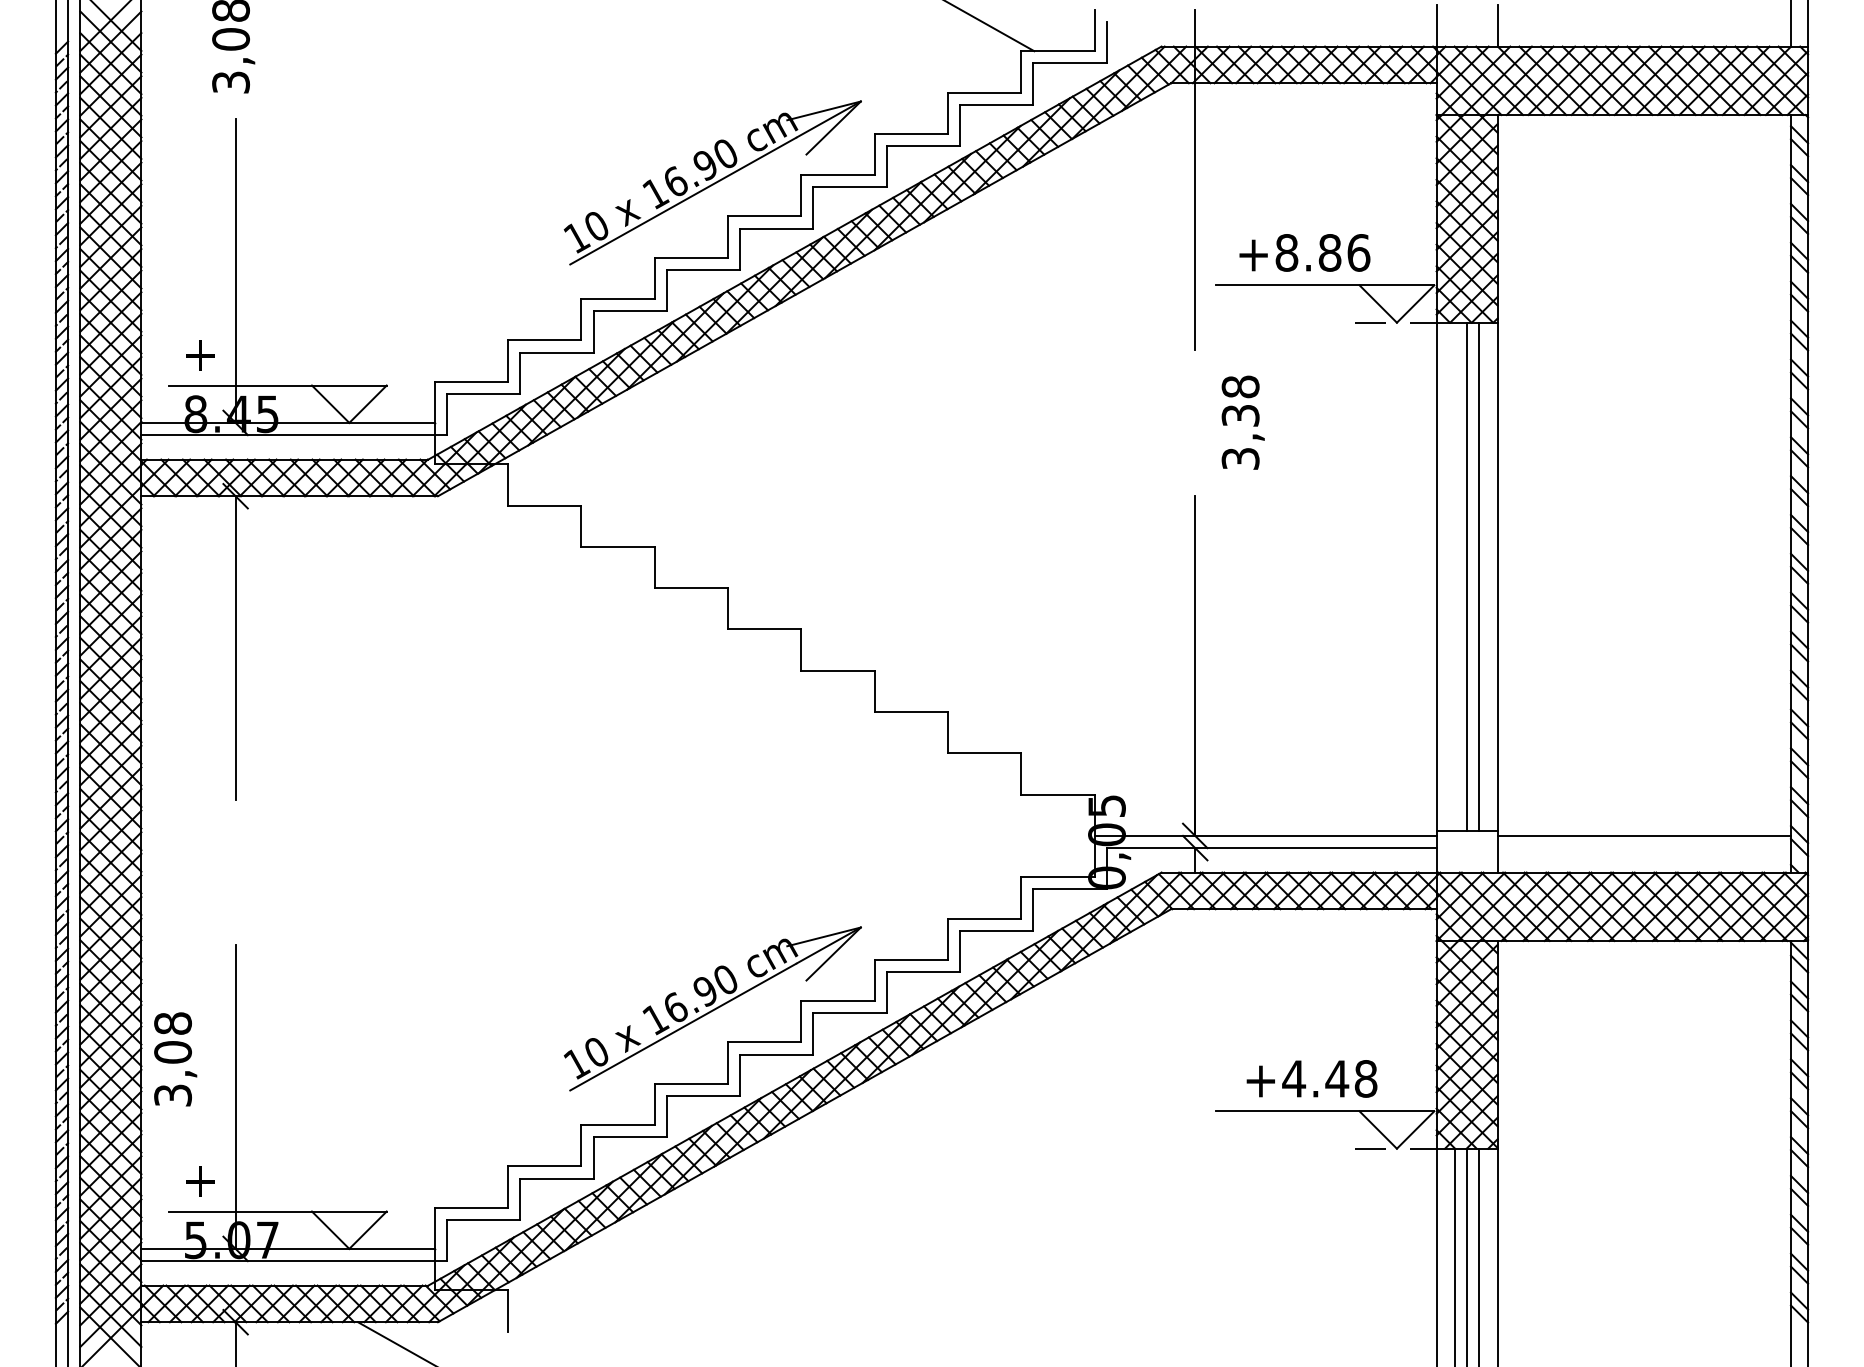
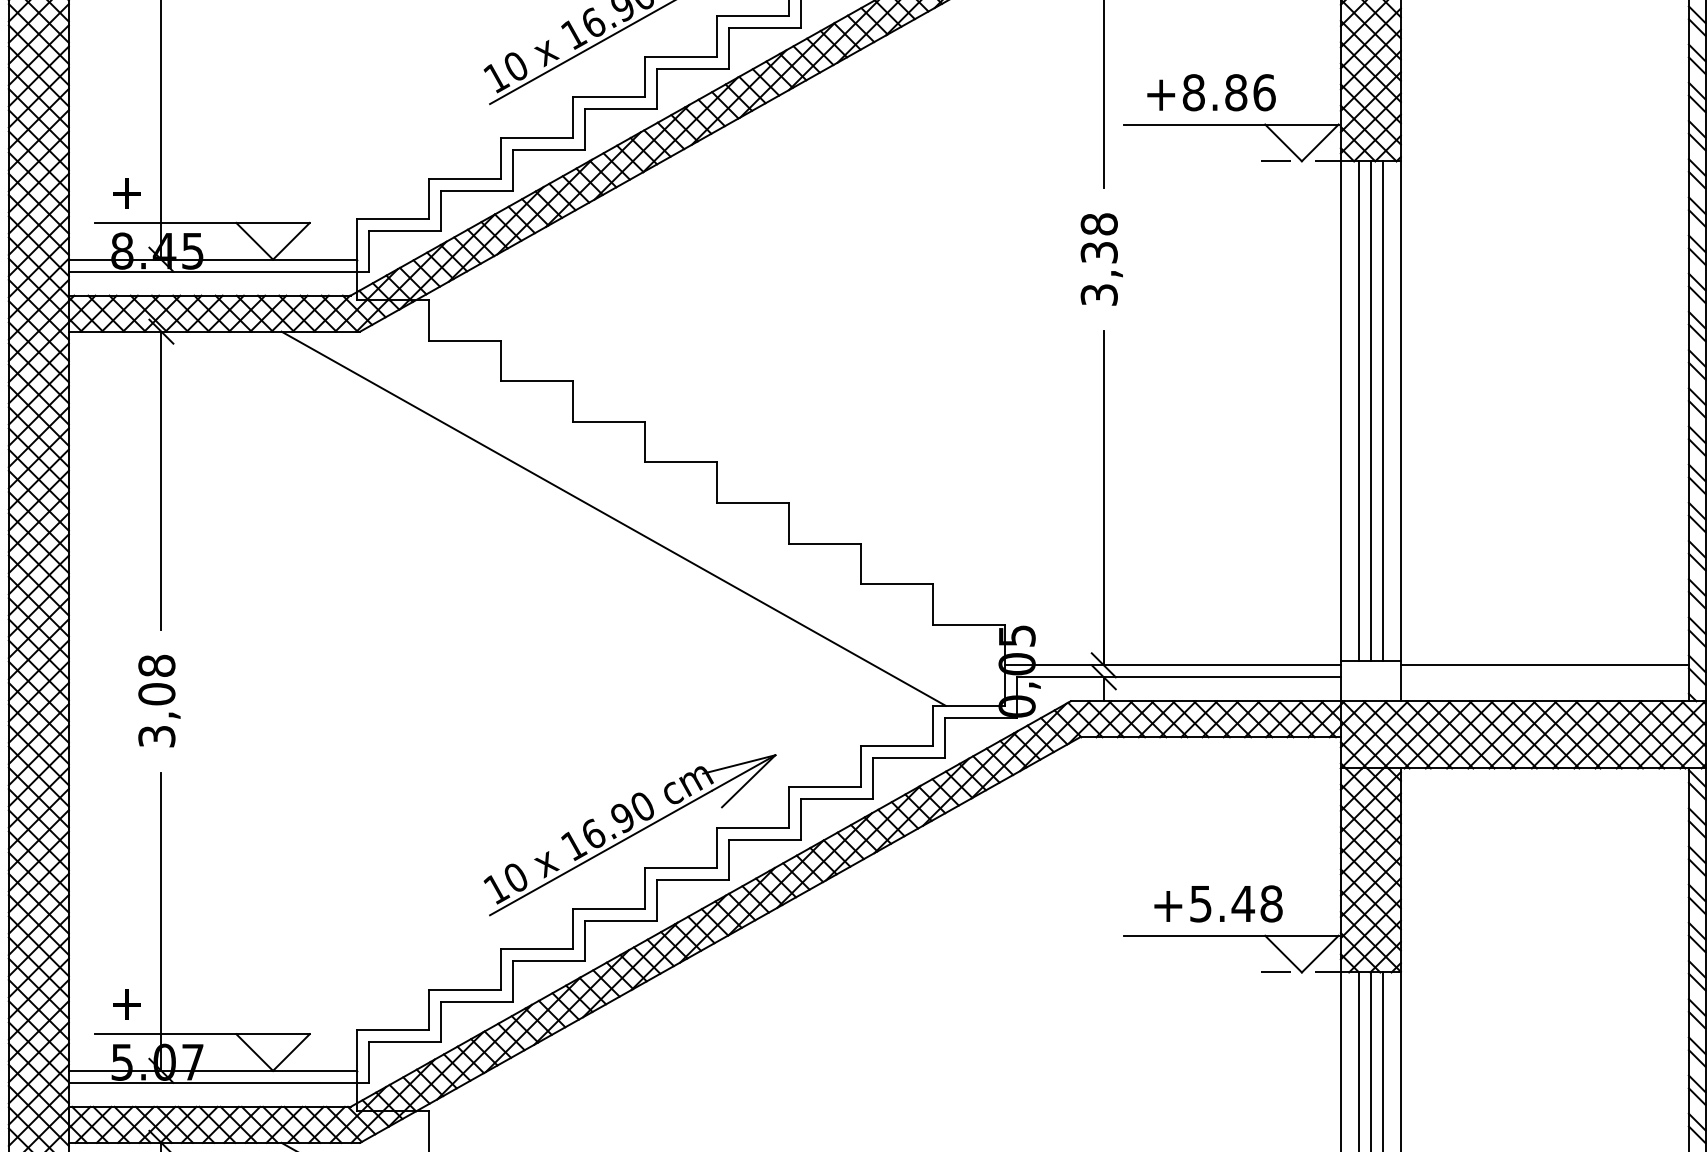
text: (1242, 422) -> (1101, 259), moved
line: (1454, 576) -> (1358, 410), added
line: (696, 686) -> (614, 518), added
text: (175, 1059) -> (159, 701), moved
text: (1294, 1078) -> (1201, 903), +4.48 -> +5.48

